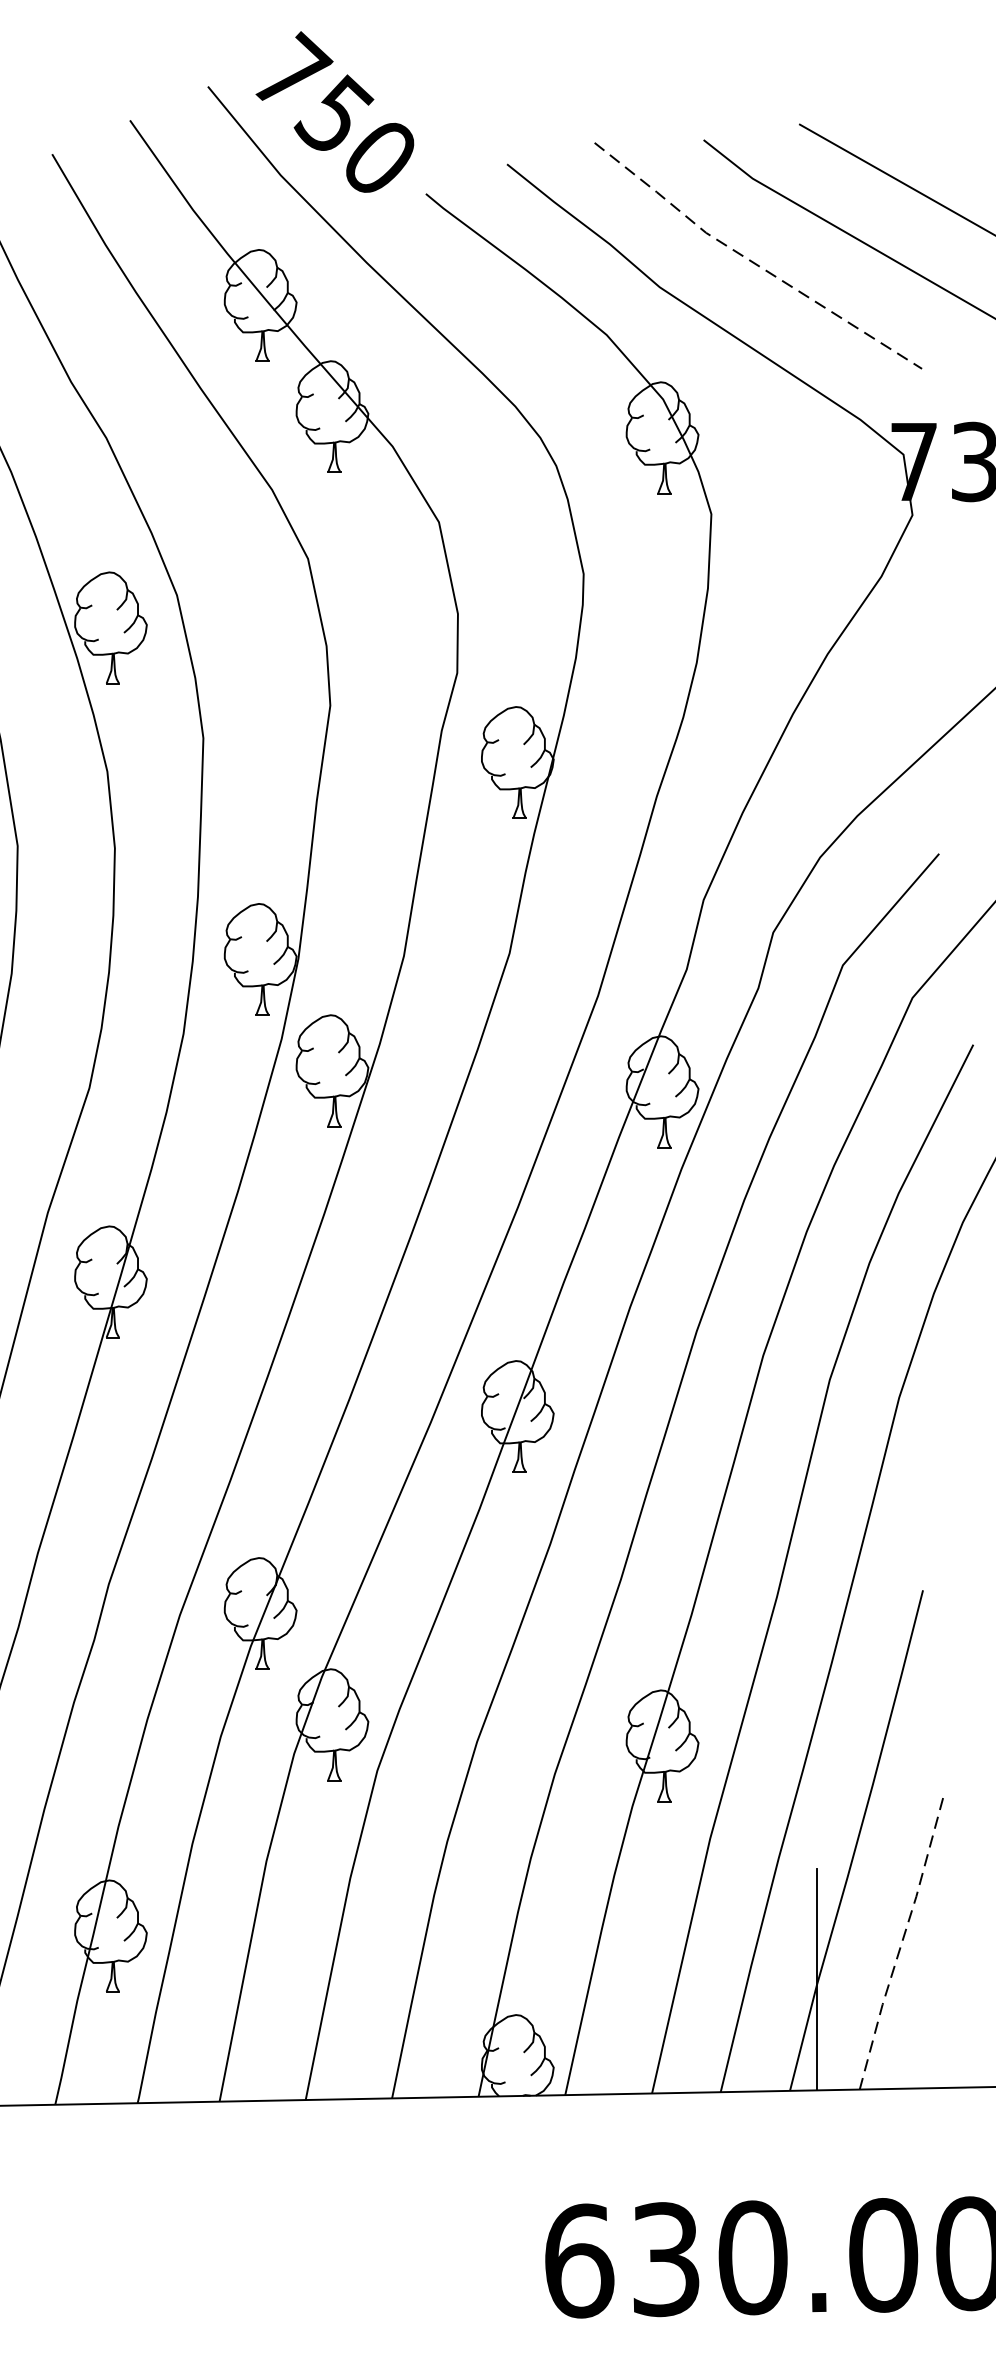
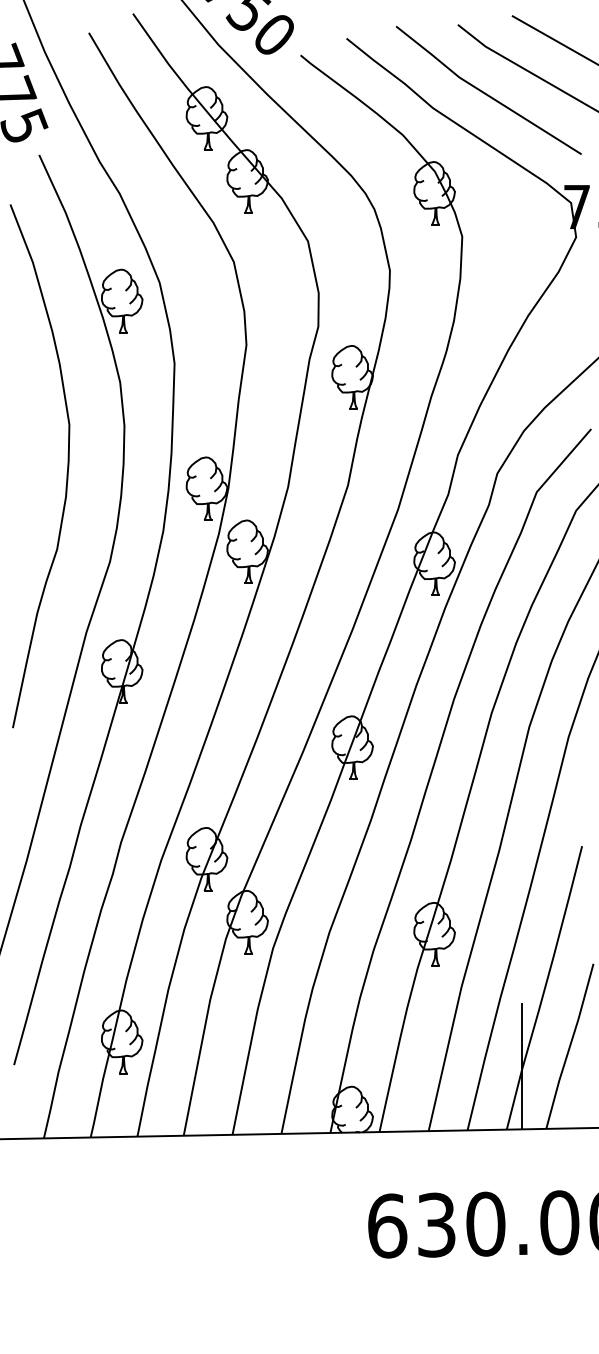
line: (752, 261) -> (485, 93), dashed -> solid
line: (900, 1945) -> (569, 1047), dashed -> solid

